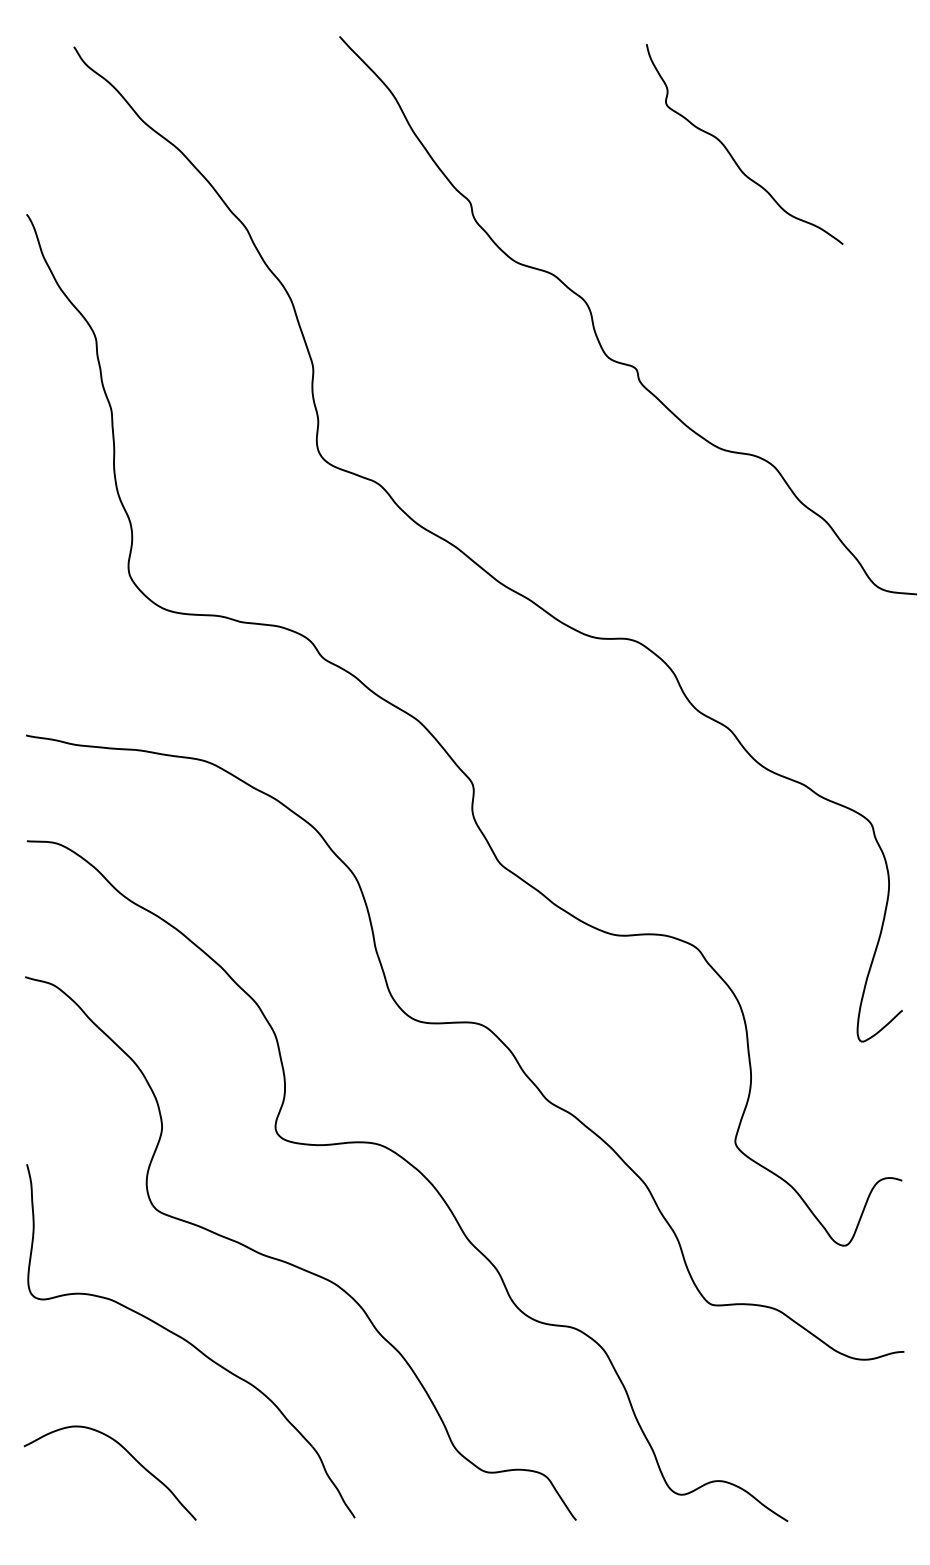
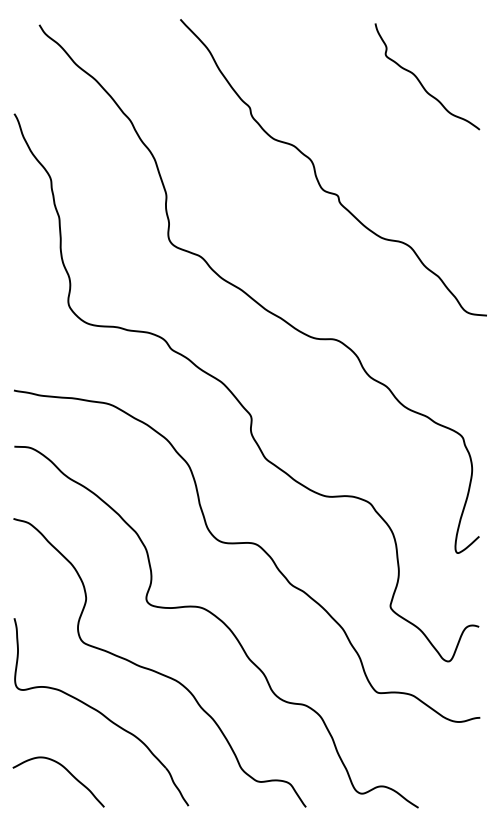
curve: (733, 155) -> (421, 82), moved

